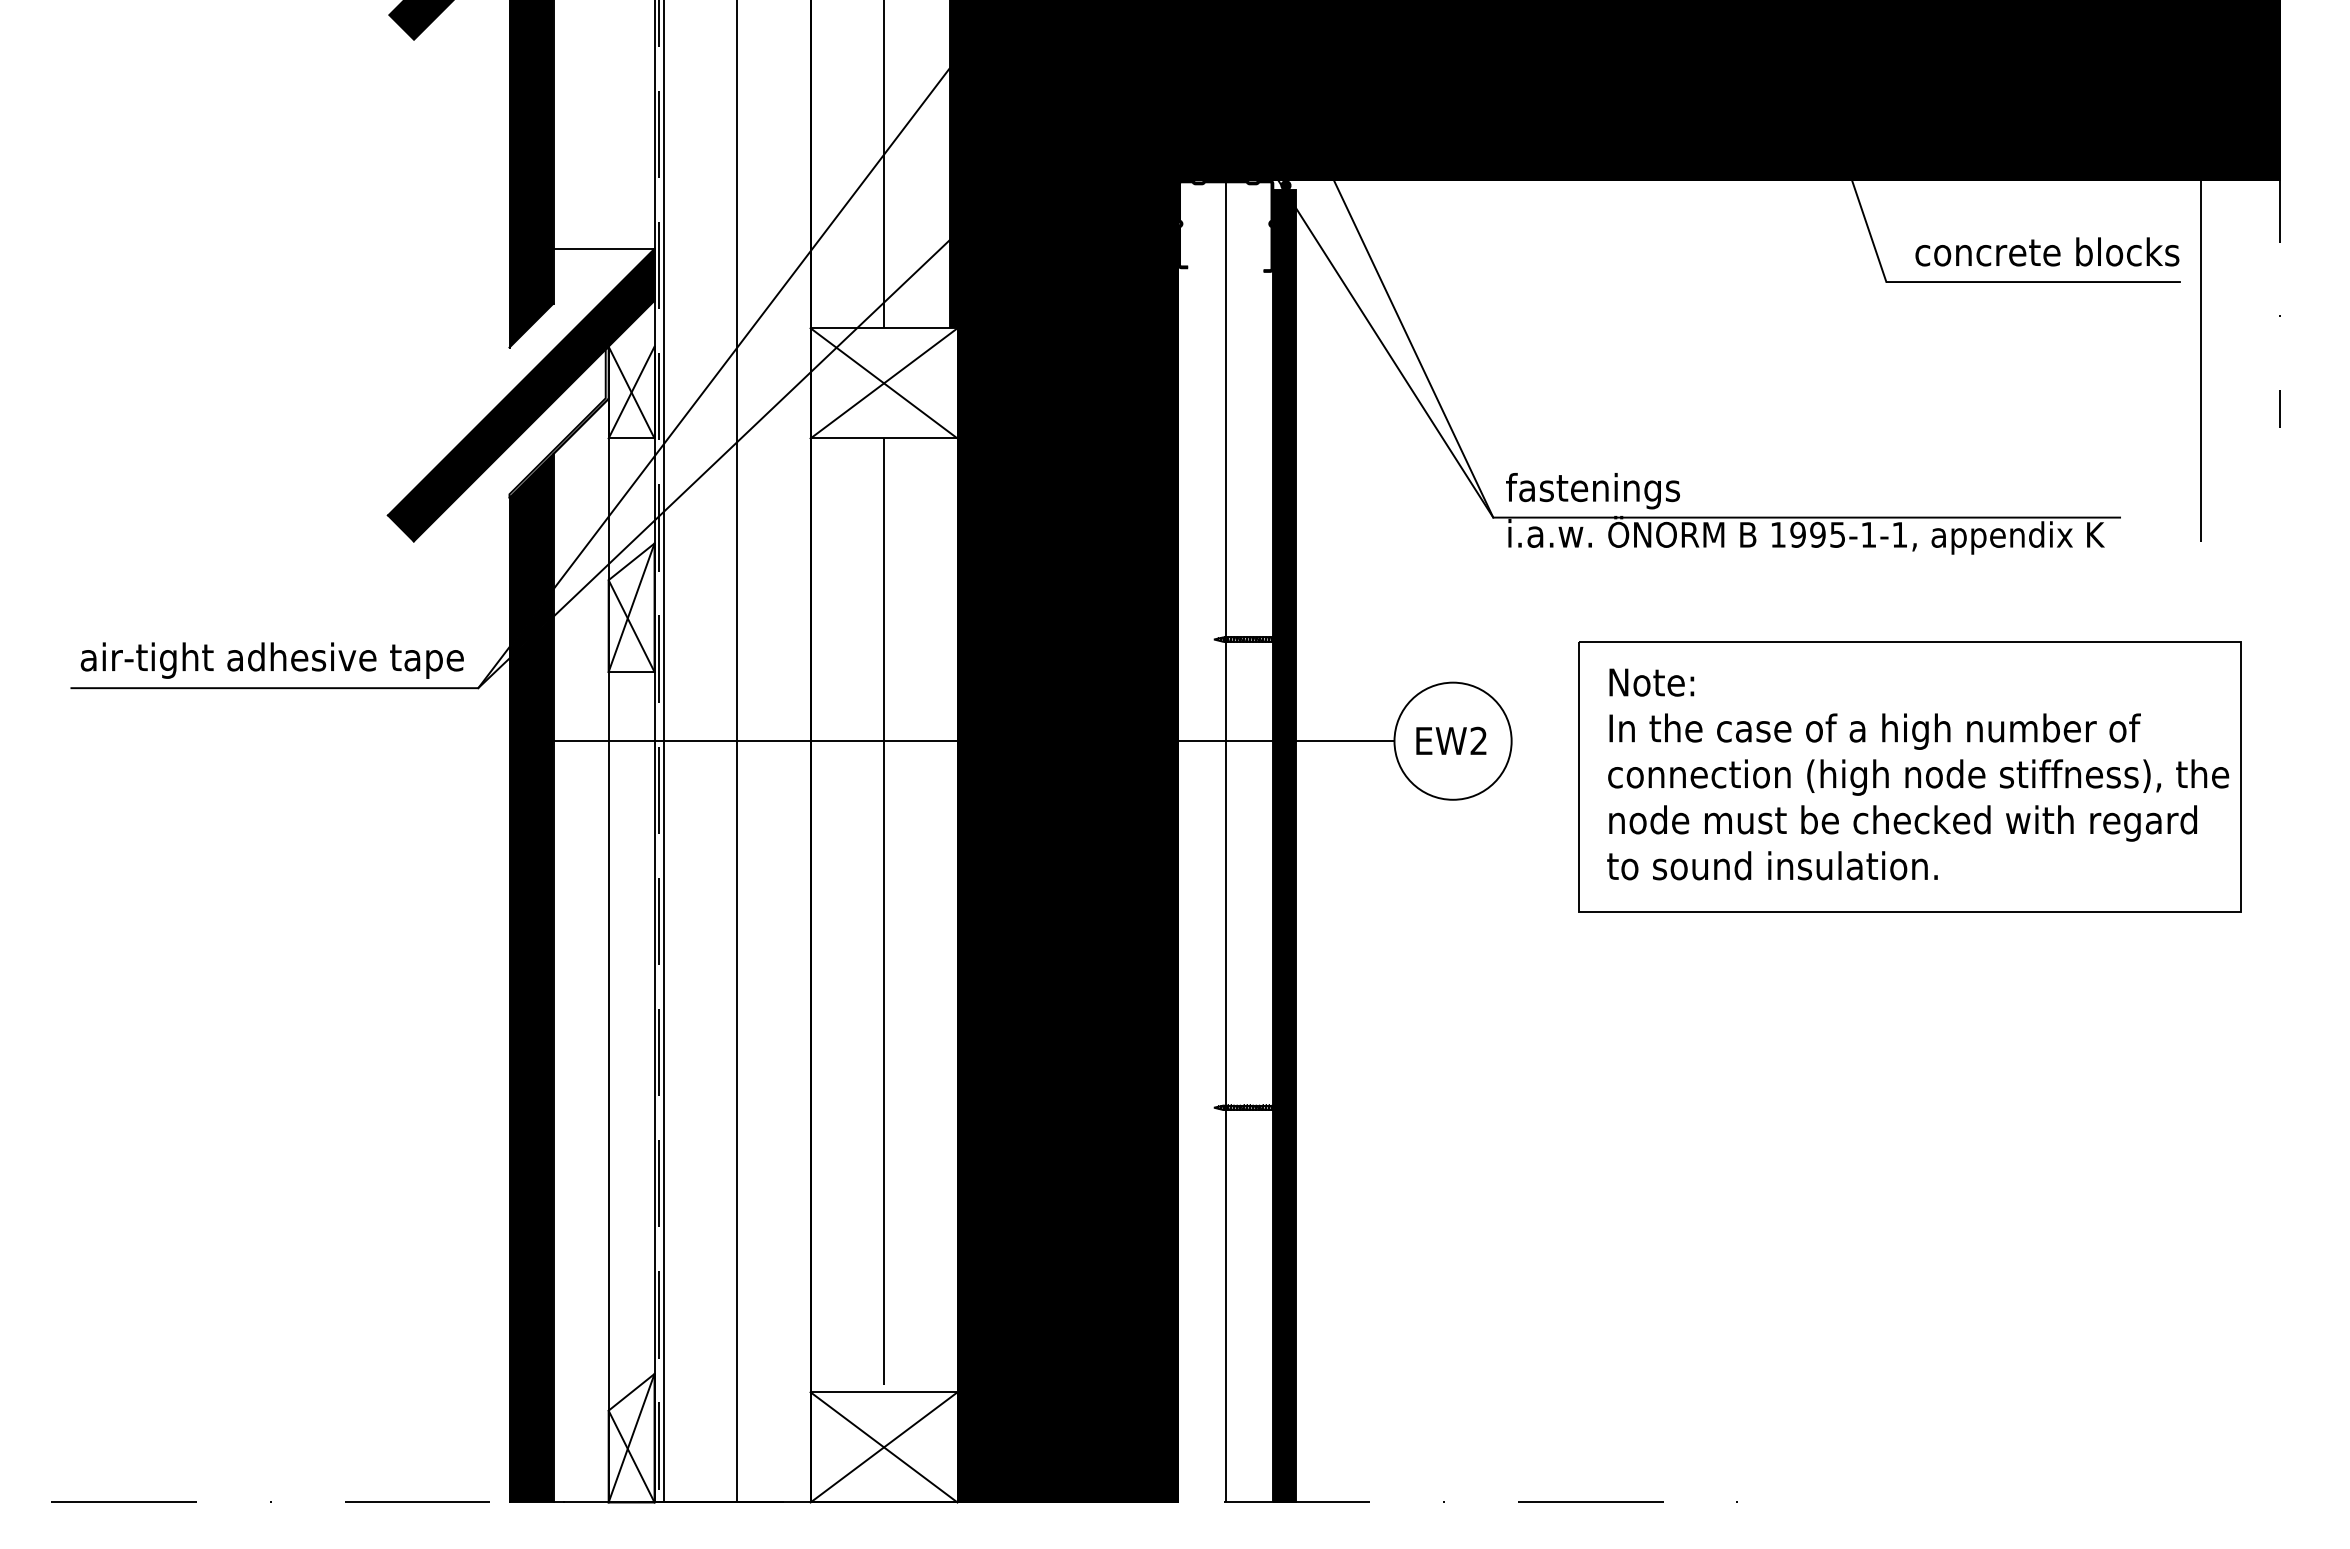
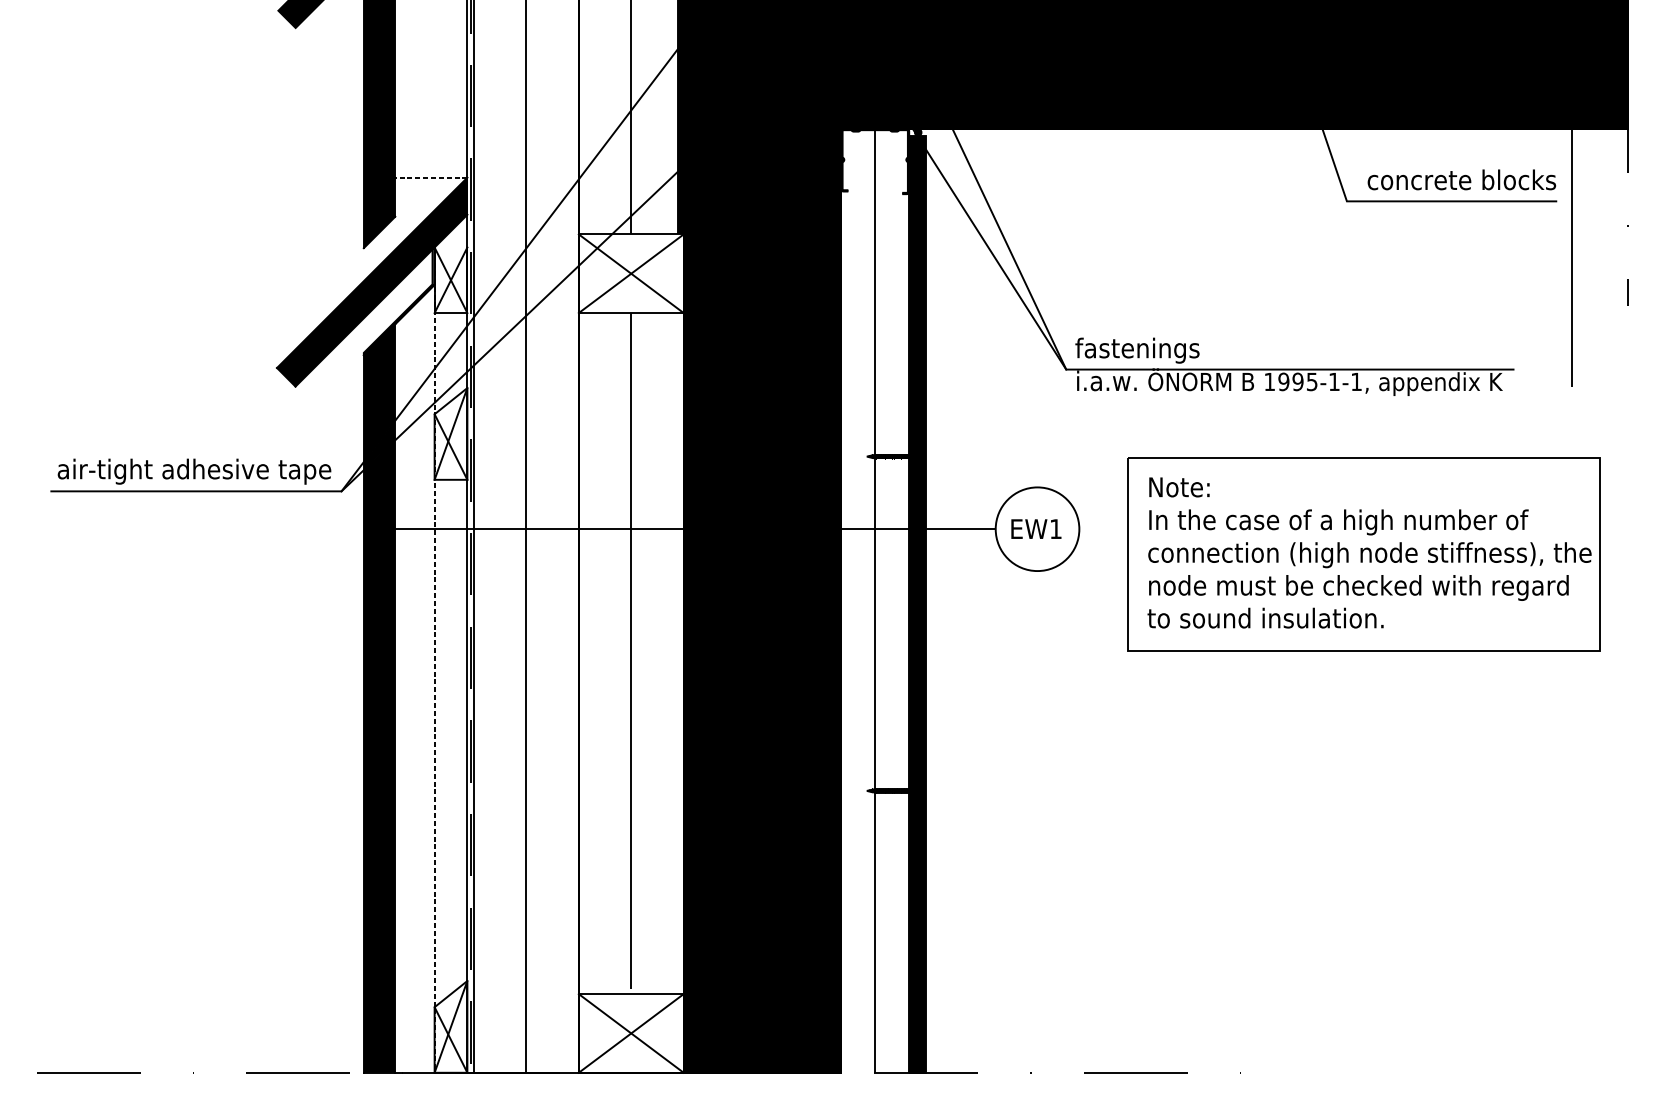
line: (603, 248) -> (430, 177), solid -> dashed
text: (1478, 740) -> (1055, 528), EW2 -> EW1
line: (608, 924) -> (434, 660), solid -> dashed

